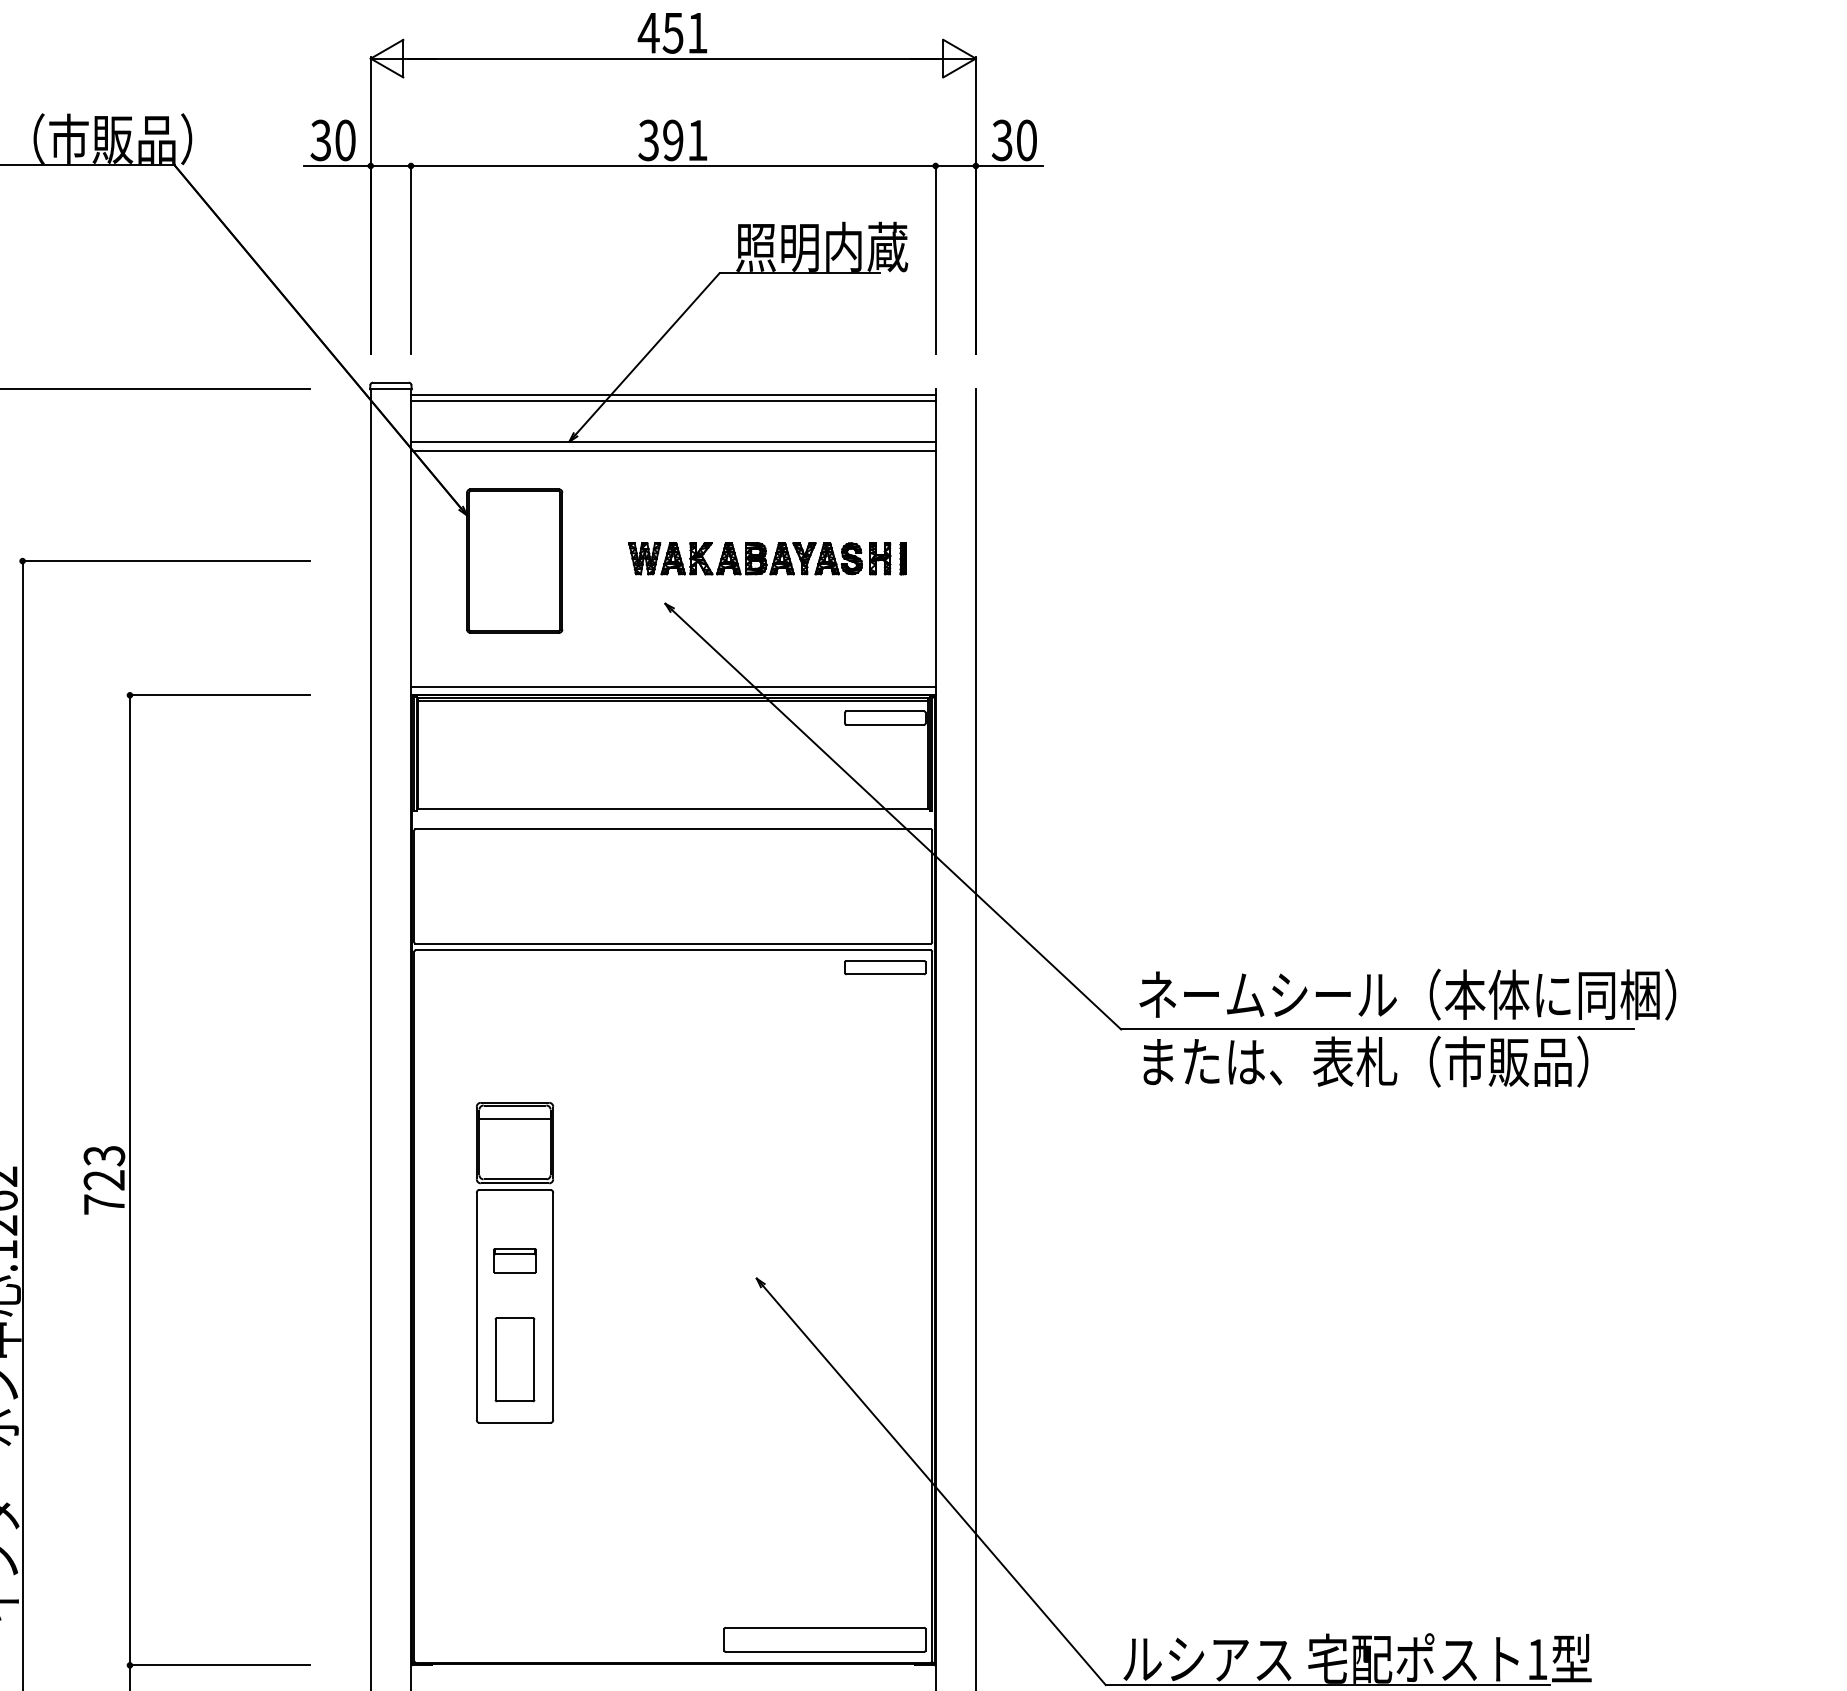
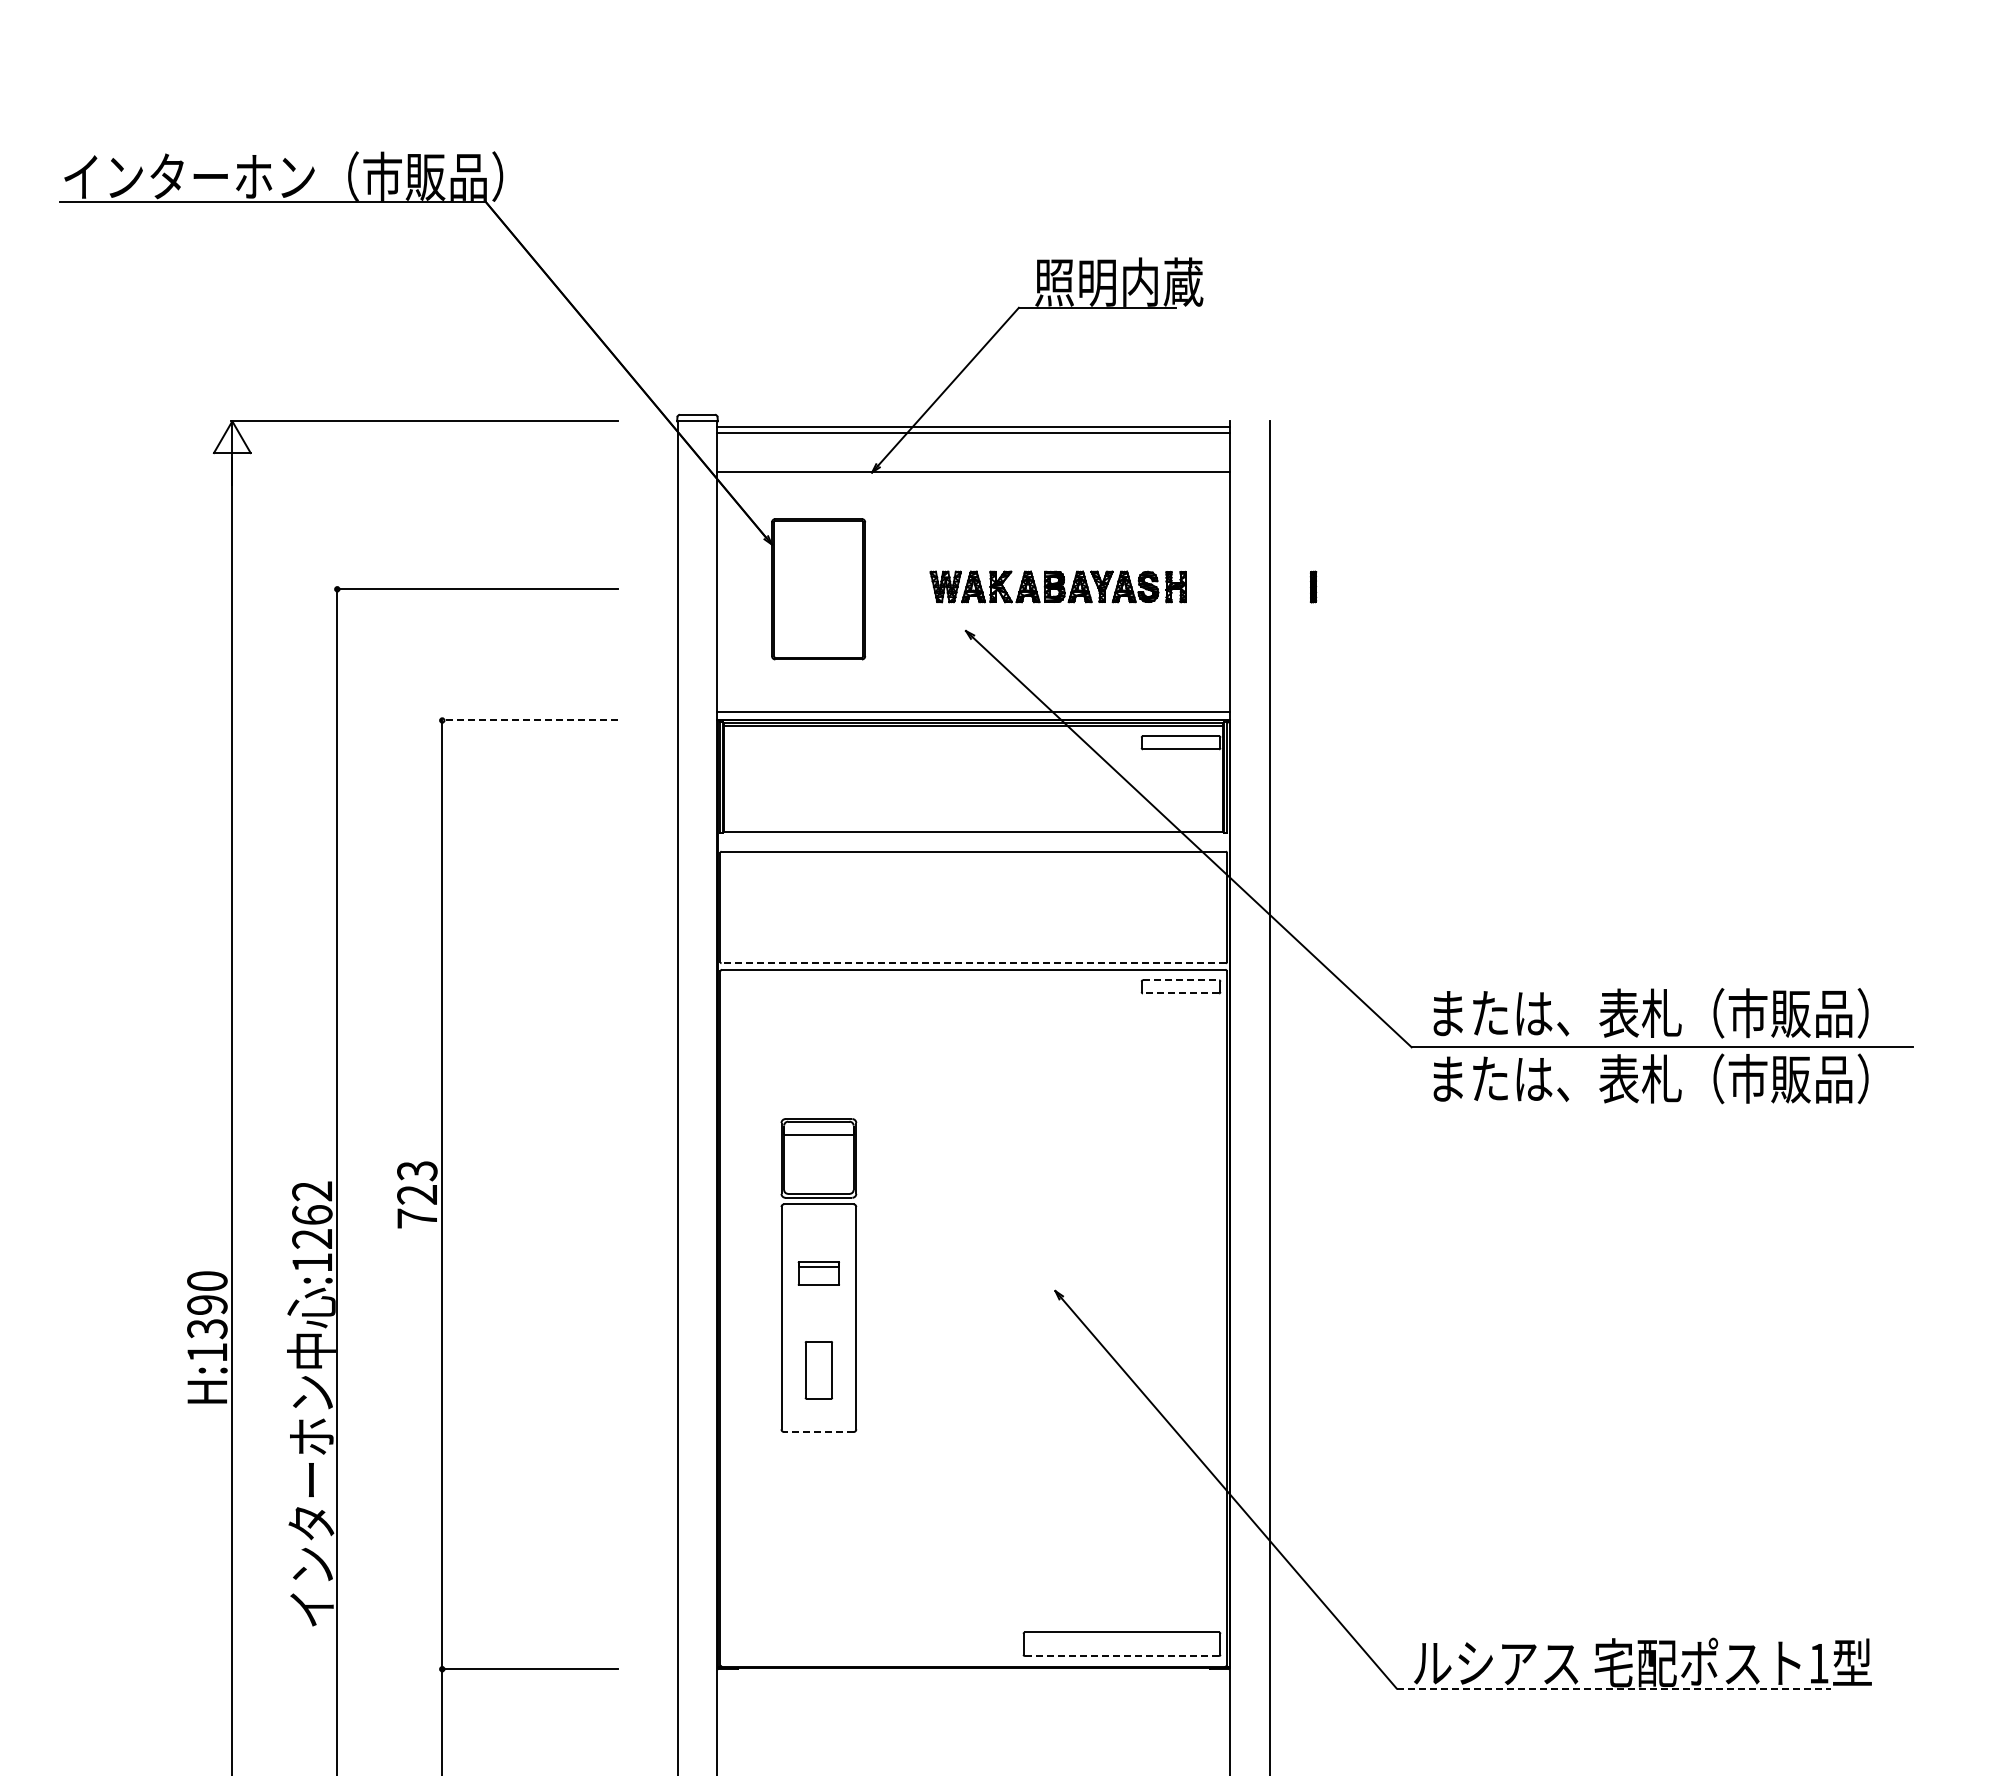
part: (673, 166) -> (973, 203), removed
line: (673, 450) -> (973, 481), removed
part: (903, 558) -> (1313, 586), moved
line: (219, 695) -> (529, 720), solid -> dashed
line: (673, 943) -> (973, 963), solid -> dashed
line: (885, 961) -> (1181, 980), solid -> dashed
line: (884, 974) -> (1180, 993), solid -> dashed
text: (1407, 994) -> (1691, 1013), ネームシール（本体に同梱） -> または、表札（市販品）
part: (514, 1358) -> (818, 1369), size x0.7
line: (514, 1423) -> (818, 1432), solid -> dashed
line: (824, 1652) -> (1121, 1656), solid -> dashed
line: (1328, 1685) -> (1614, 1688), solid -> dashed

